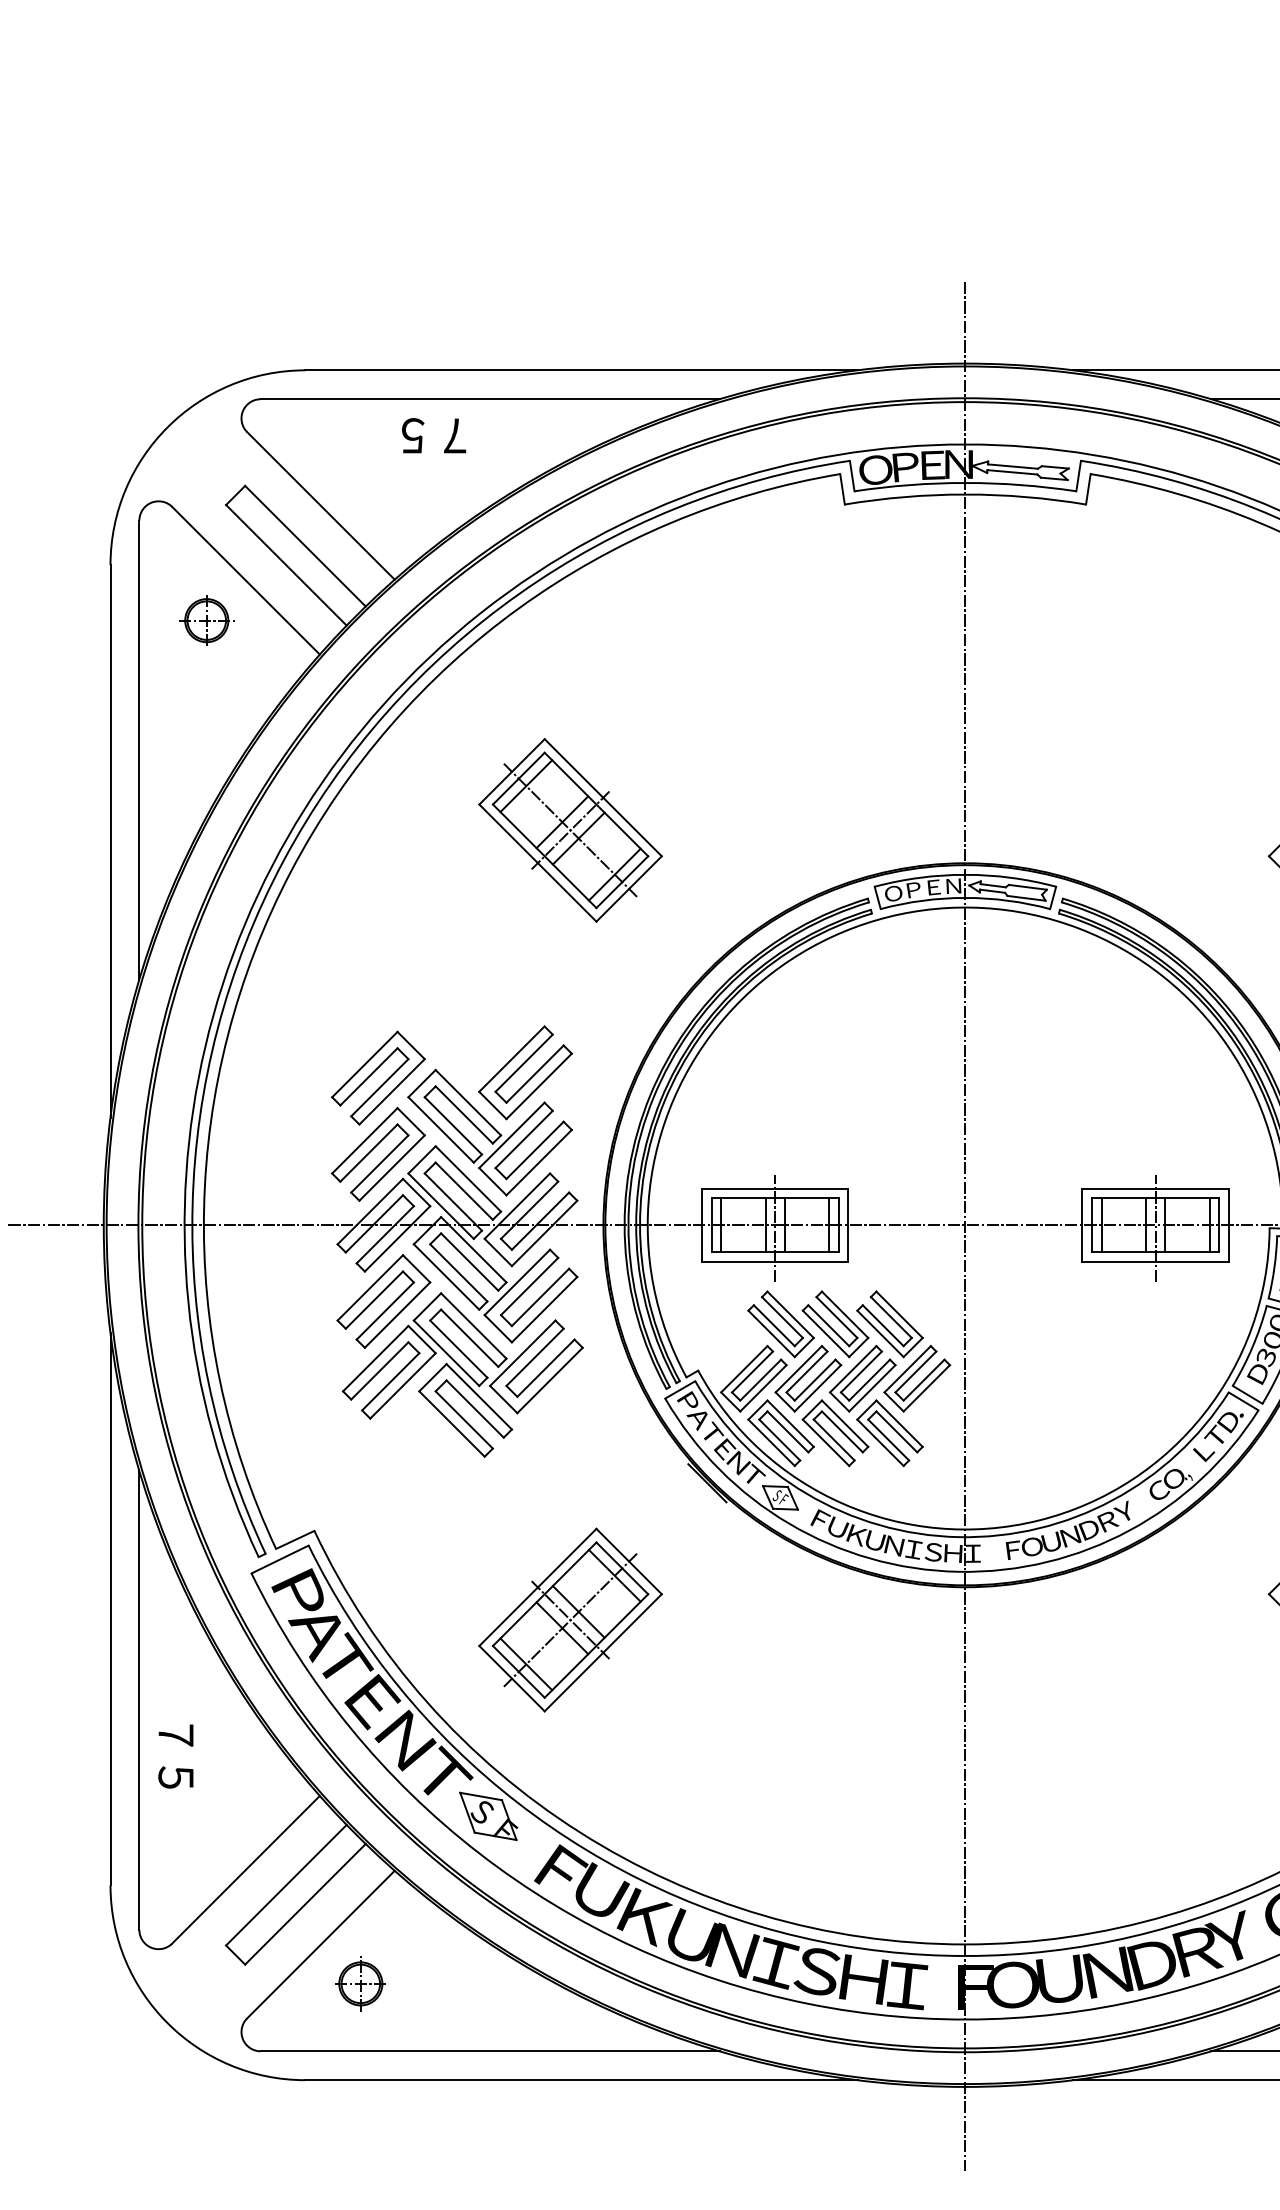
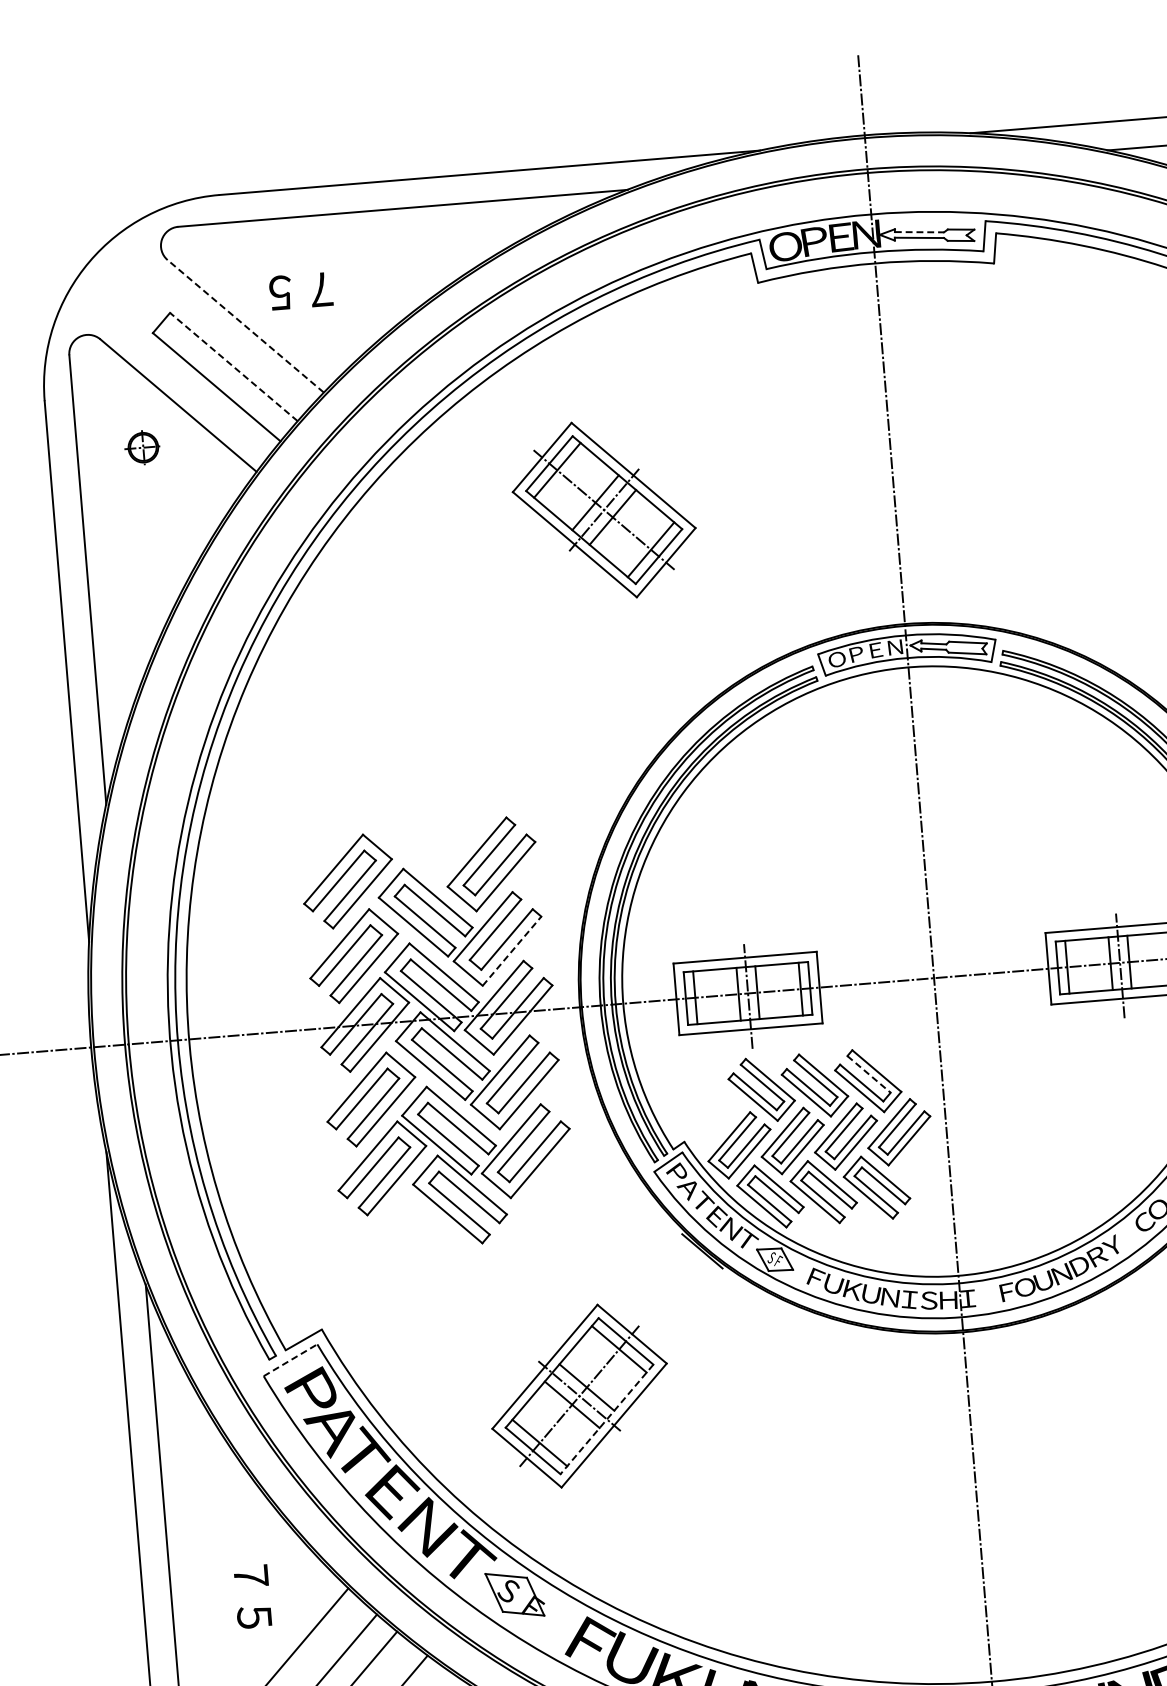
text: (434, 435) -> (301, 290), moved
line: (1013, 466) -> (920, 232), solid -> dashed
line: (320, 505) -> (245, 325), solid -> dashed
line: (305, 545) -> (233, 366), solid -> dashed
part: (206, 620) -> (143, 447), size x0.7
part: (570, 830) -> (604, 510), moved
line: (539, 1162) -> (512, 951), solid -> dashed
line: (891, 1317) -> (869, 1074), solid -> dashed
line: (280, 1559) -> (290, 1360), solid -> dashed
line: (596, 1646) -> (607, 1419), solid -> dashed
text: (175, 1756) -> (252, 1596), moved

